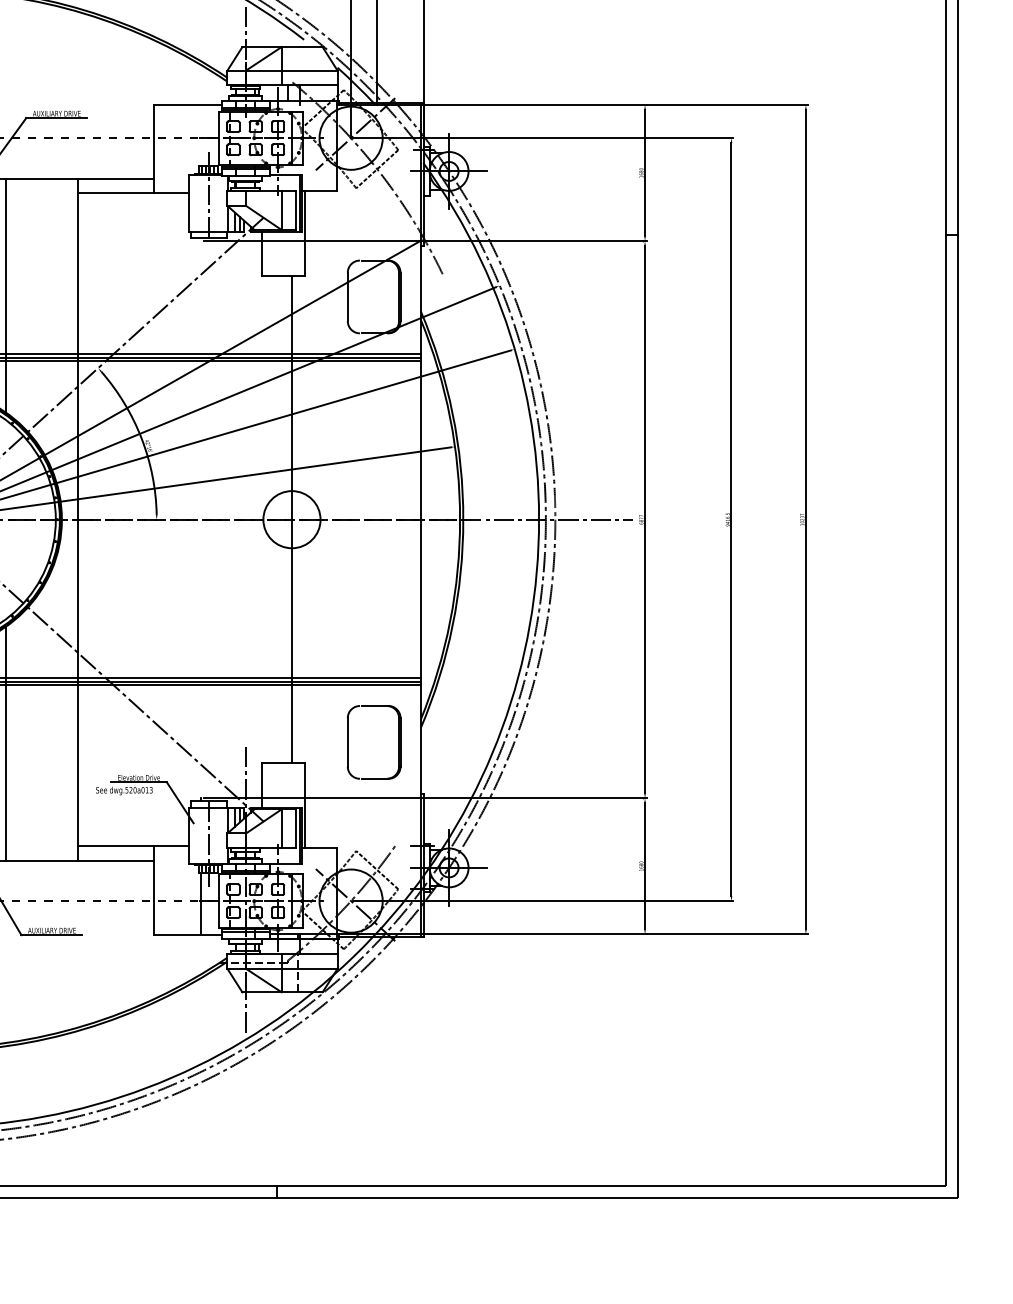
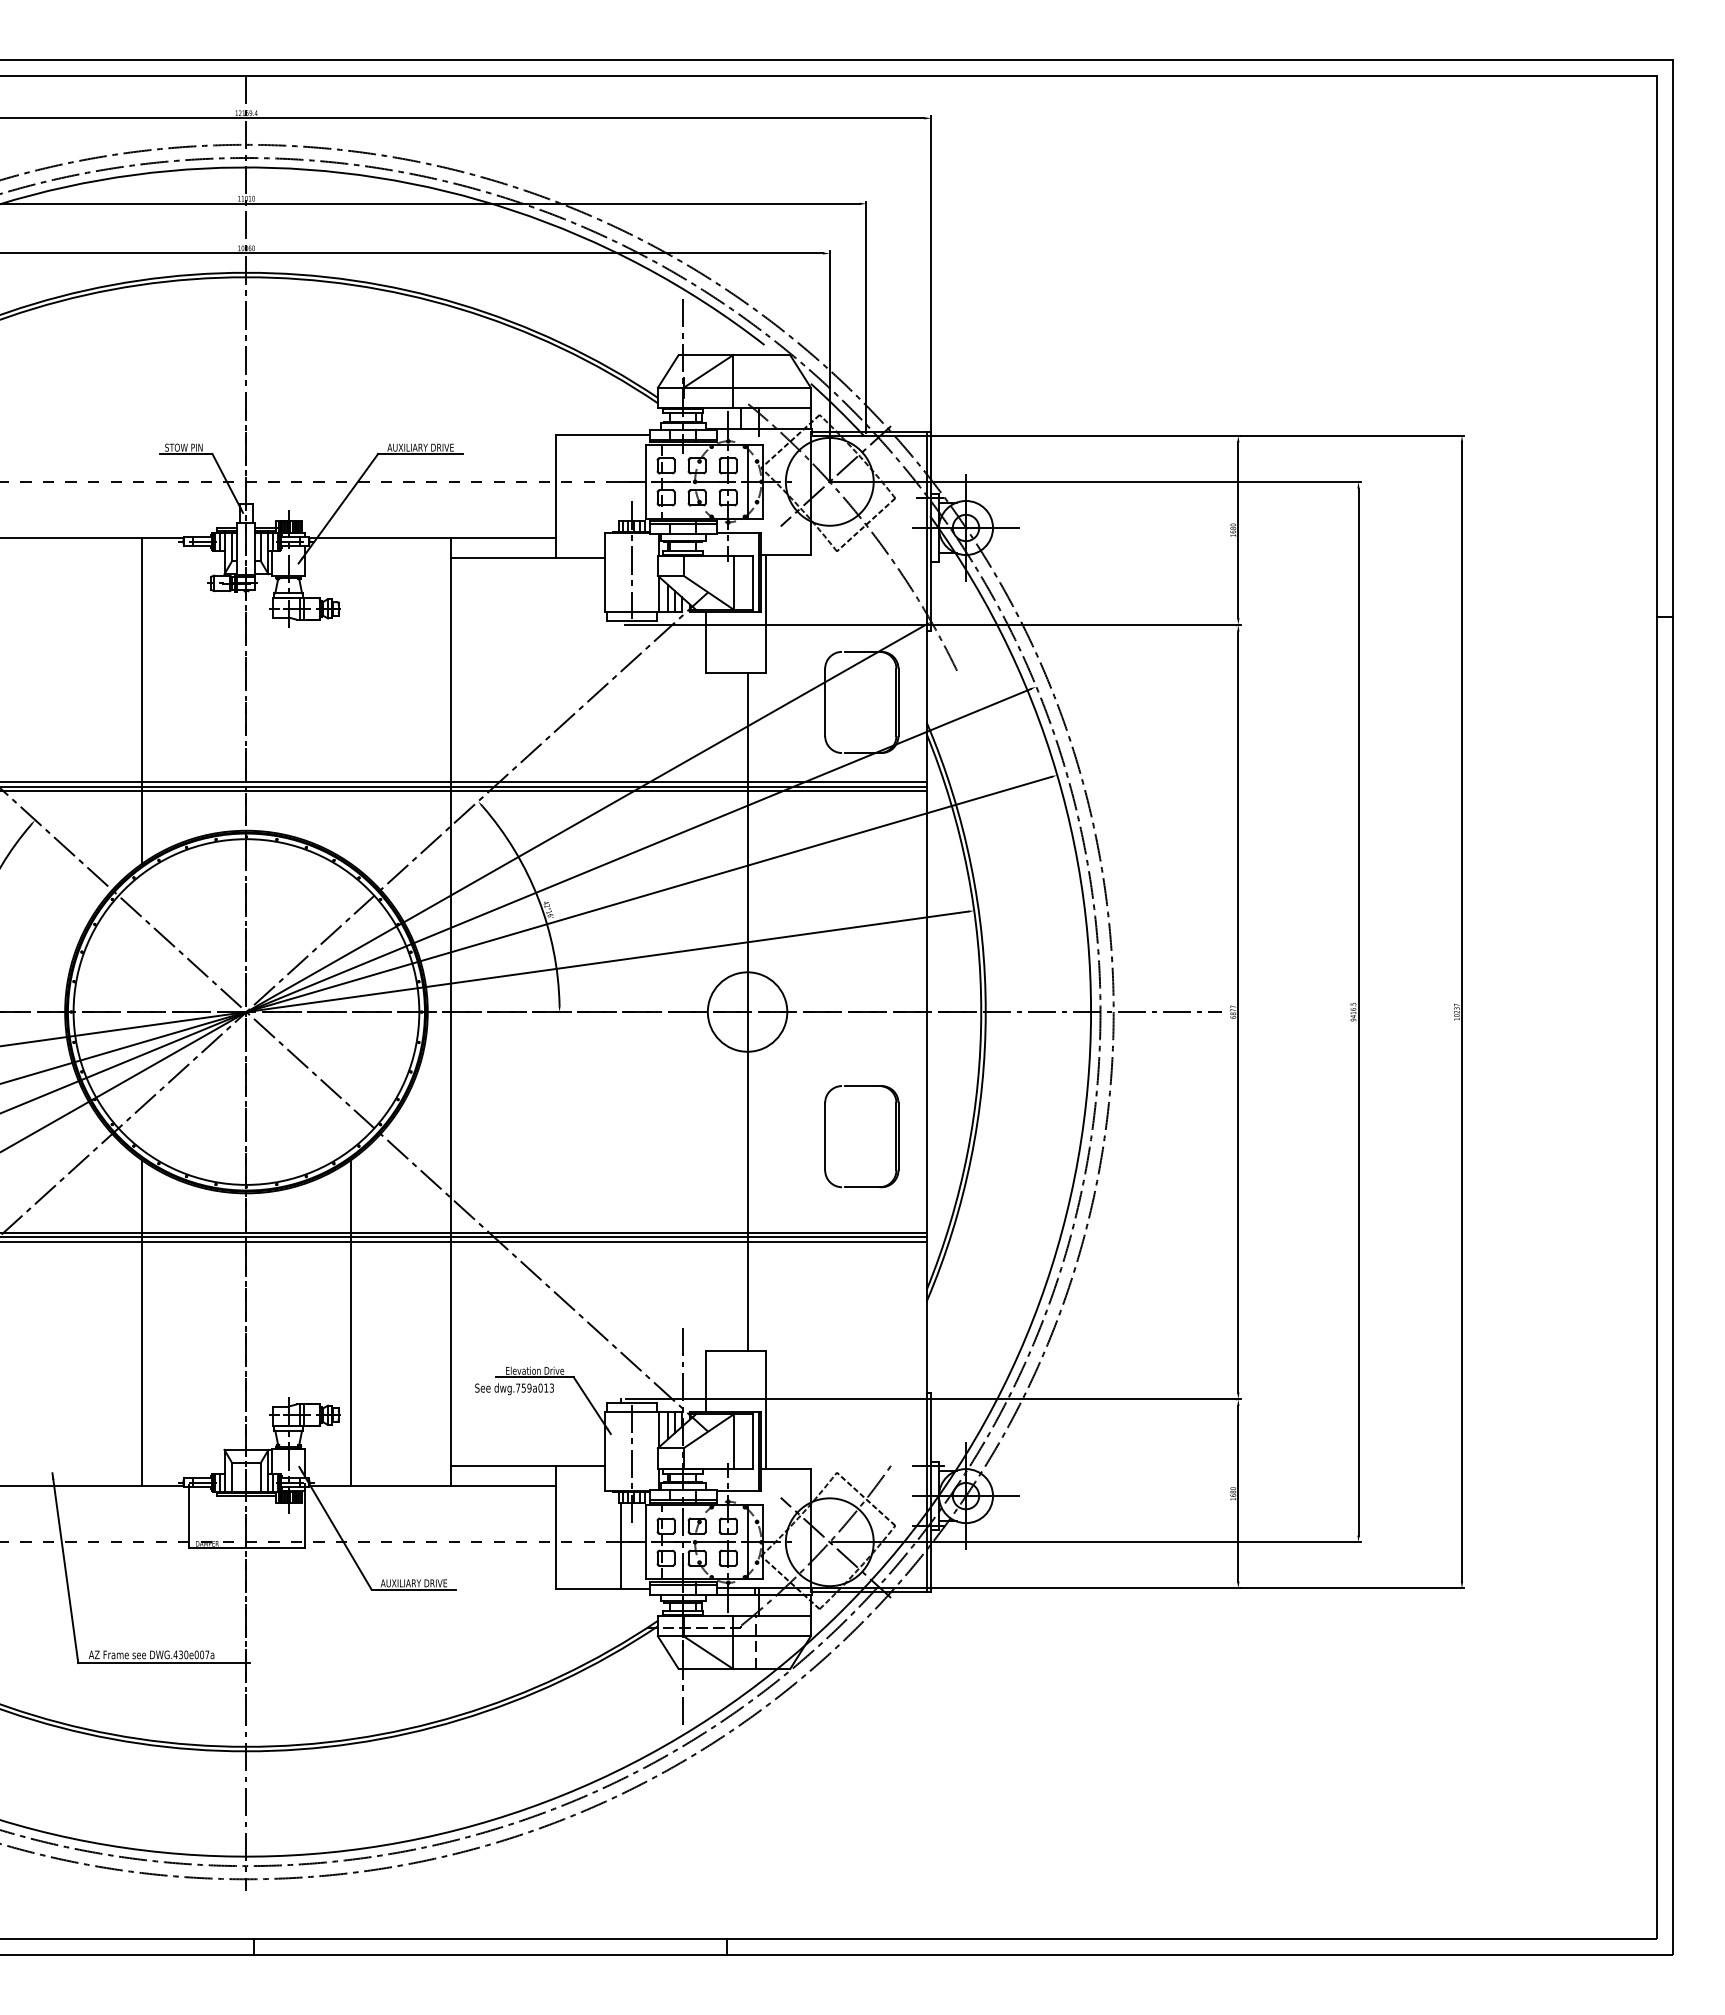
line: (6, 295) -> (350, 700), removed
part: (398, 742) -> (895, 1136), moved
text: (130, 789) -> (523, 1387), dwg.520a013 -> dwg.759a013

